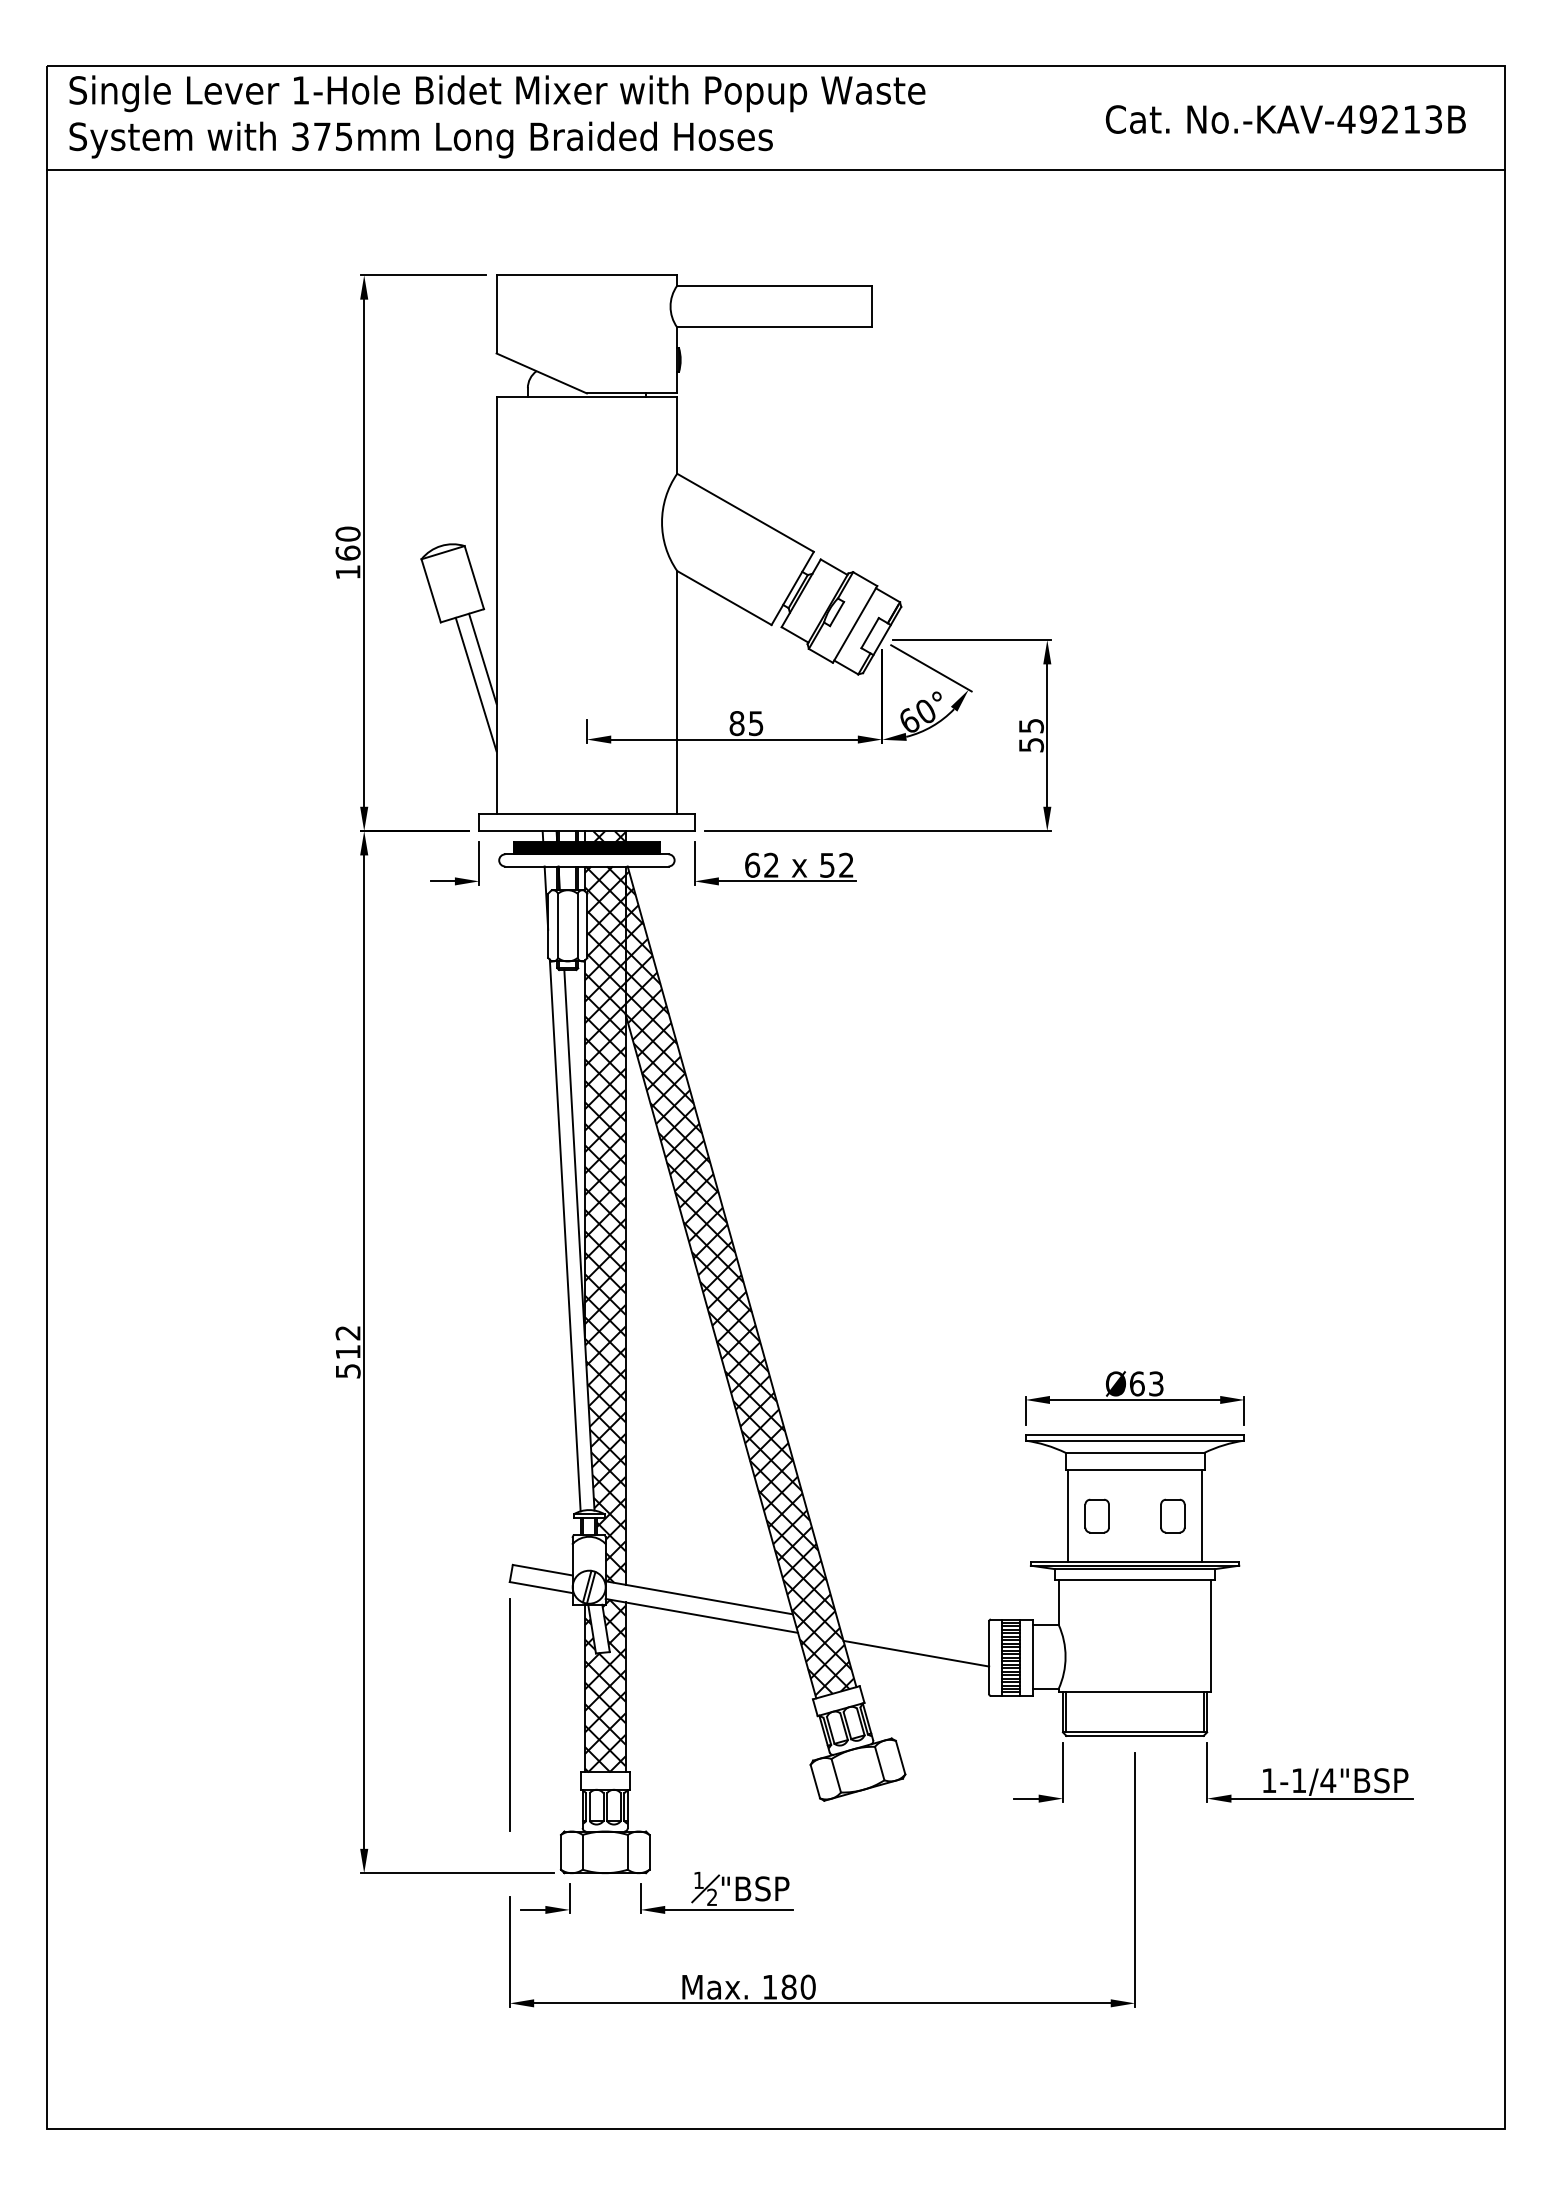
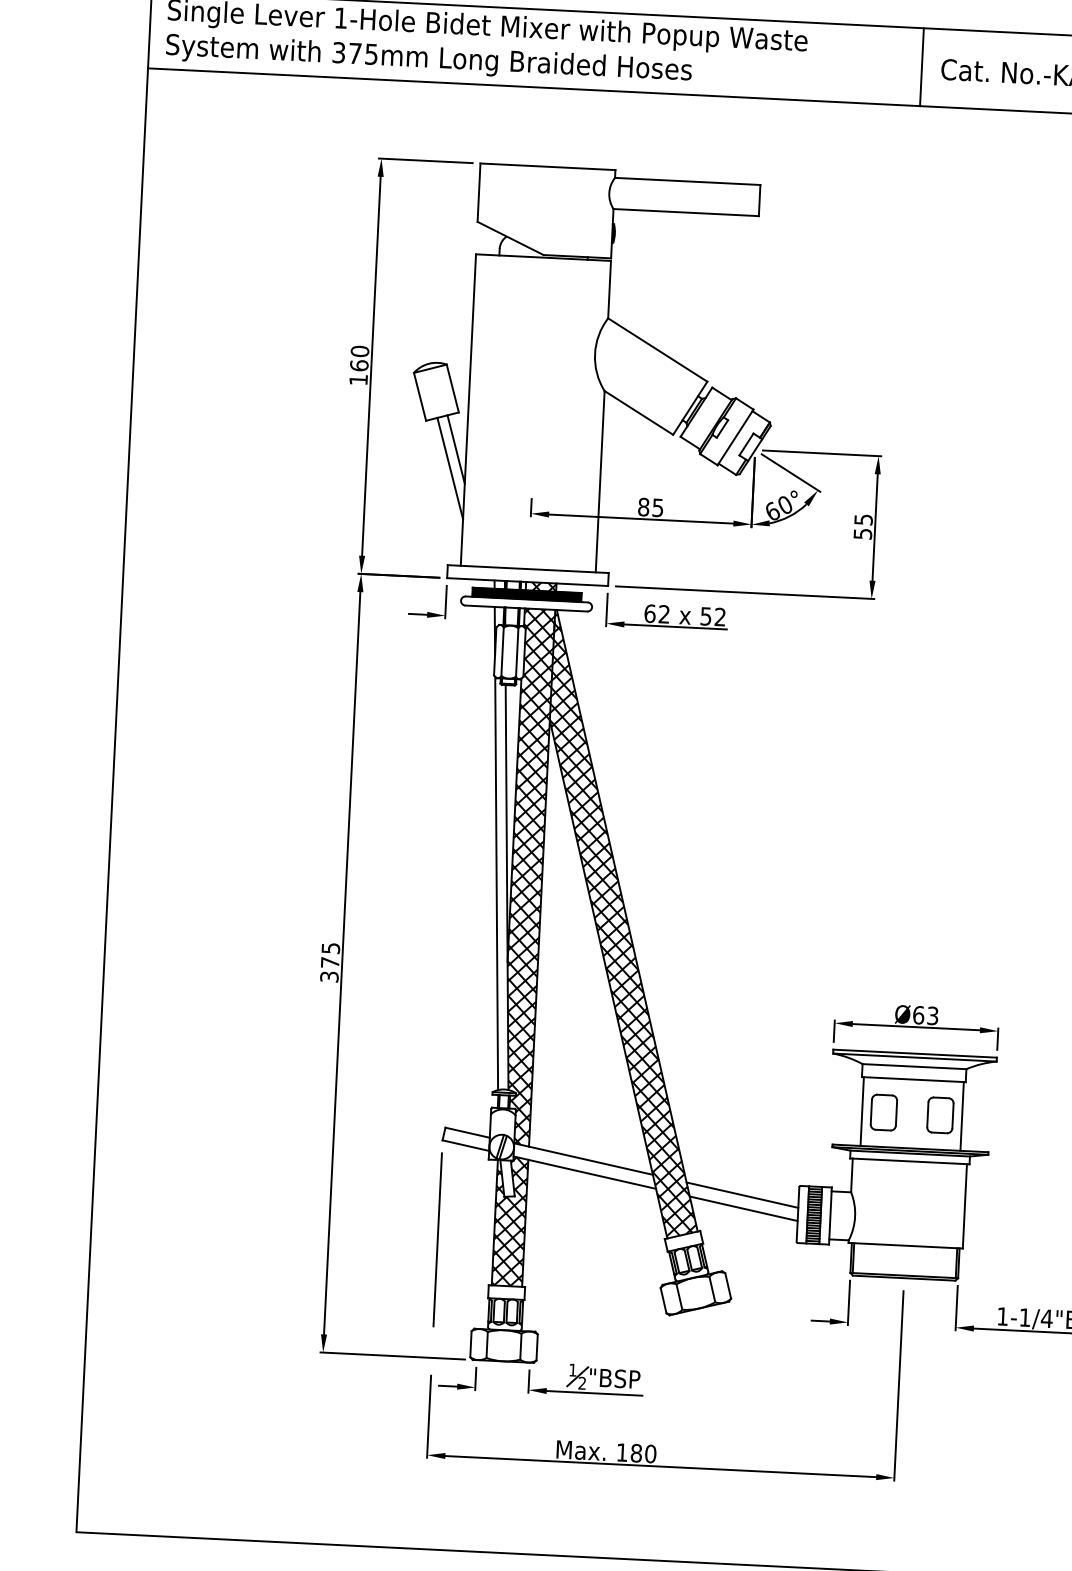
line: (1079, 117) -> (921, 66), added
text: (347, 1351) -> (329, 962), 512 -> 375
part: (1096, 1515) -> (883, 1112), size x1.43
part: (1172, 1515) -> (940, 1114), size x1.43
line: (913, 1635) -> (742, 1195), added

